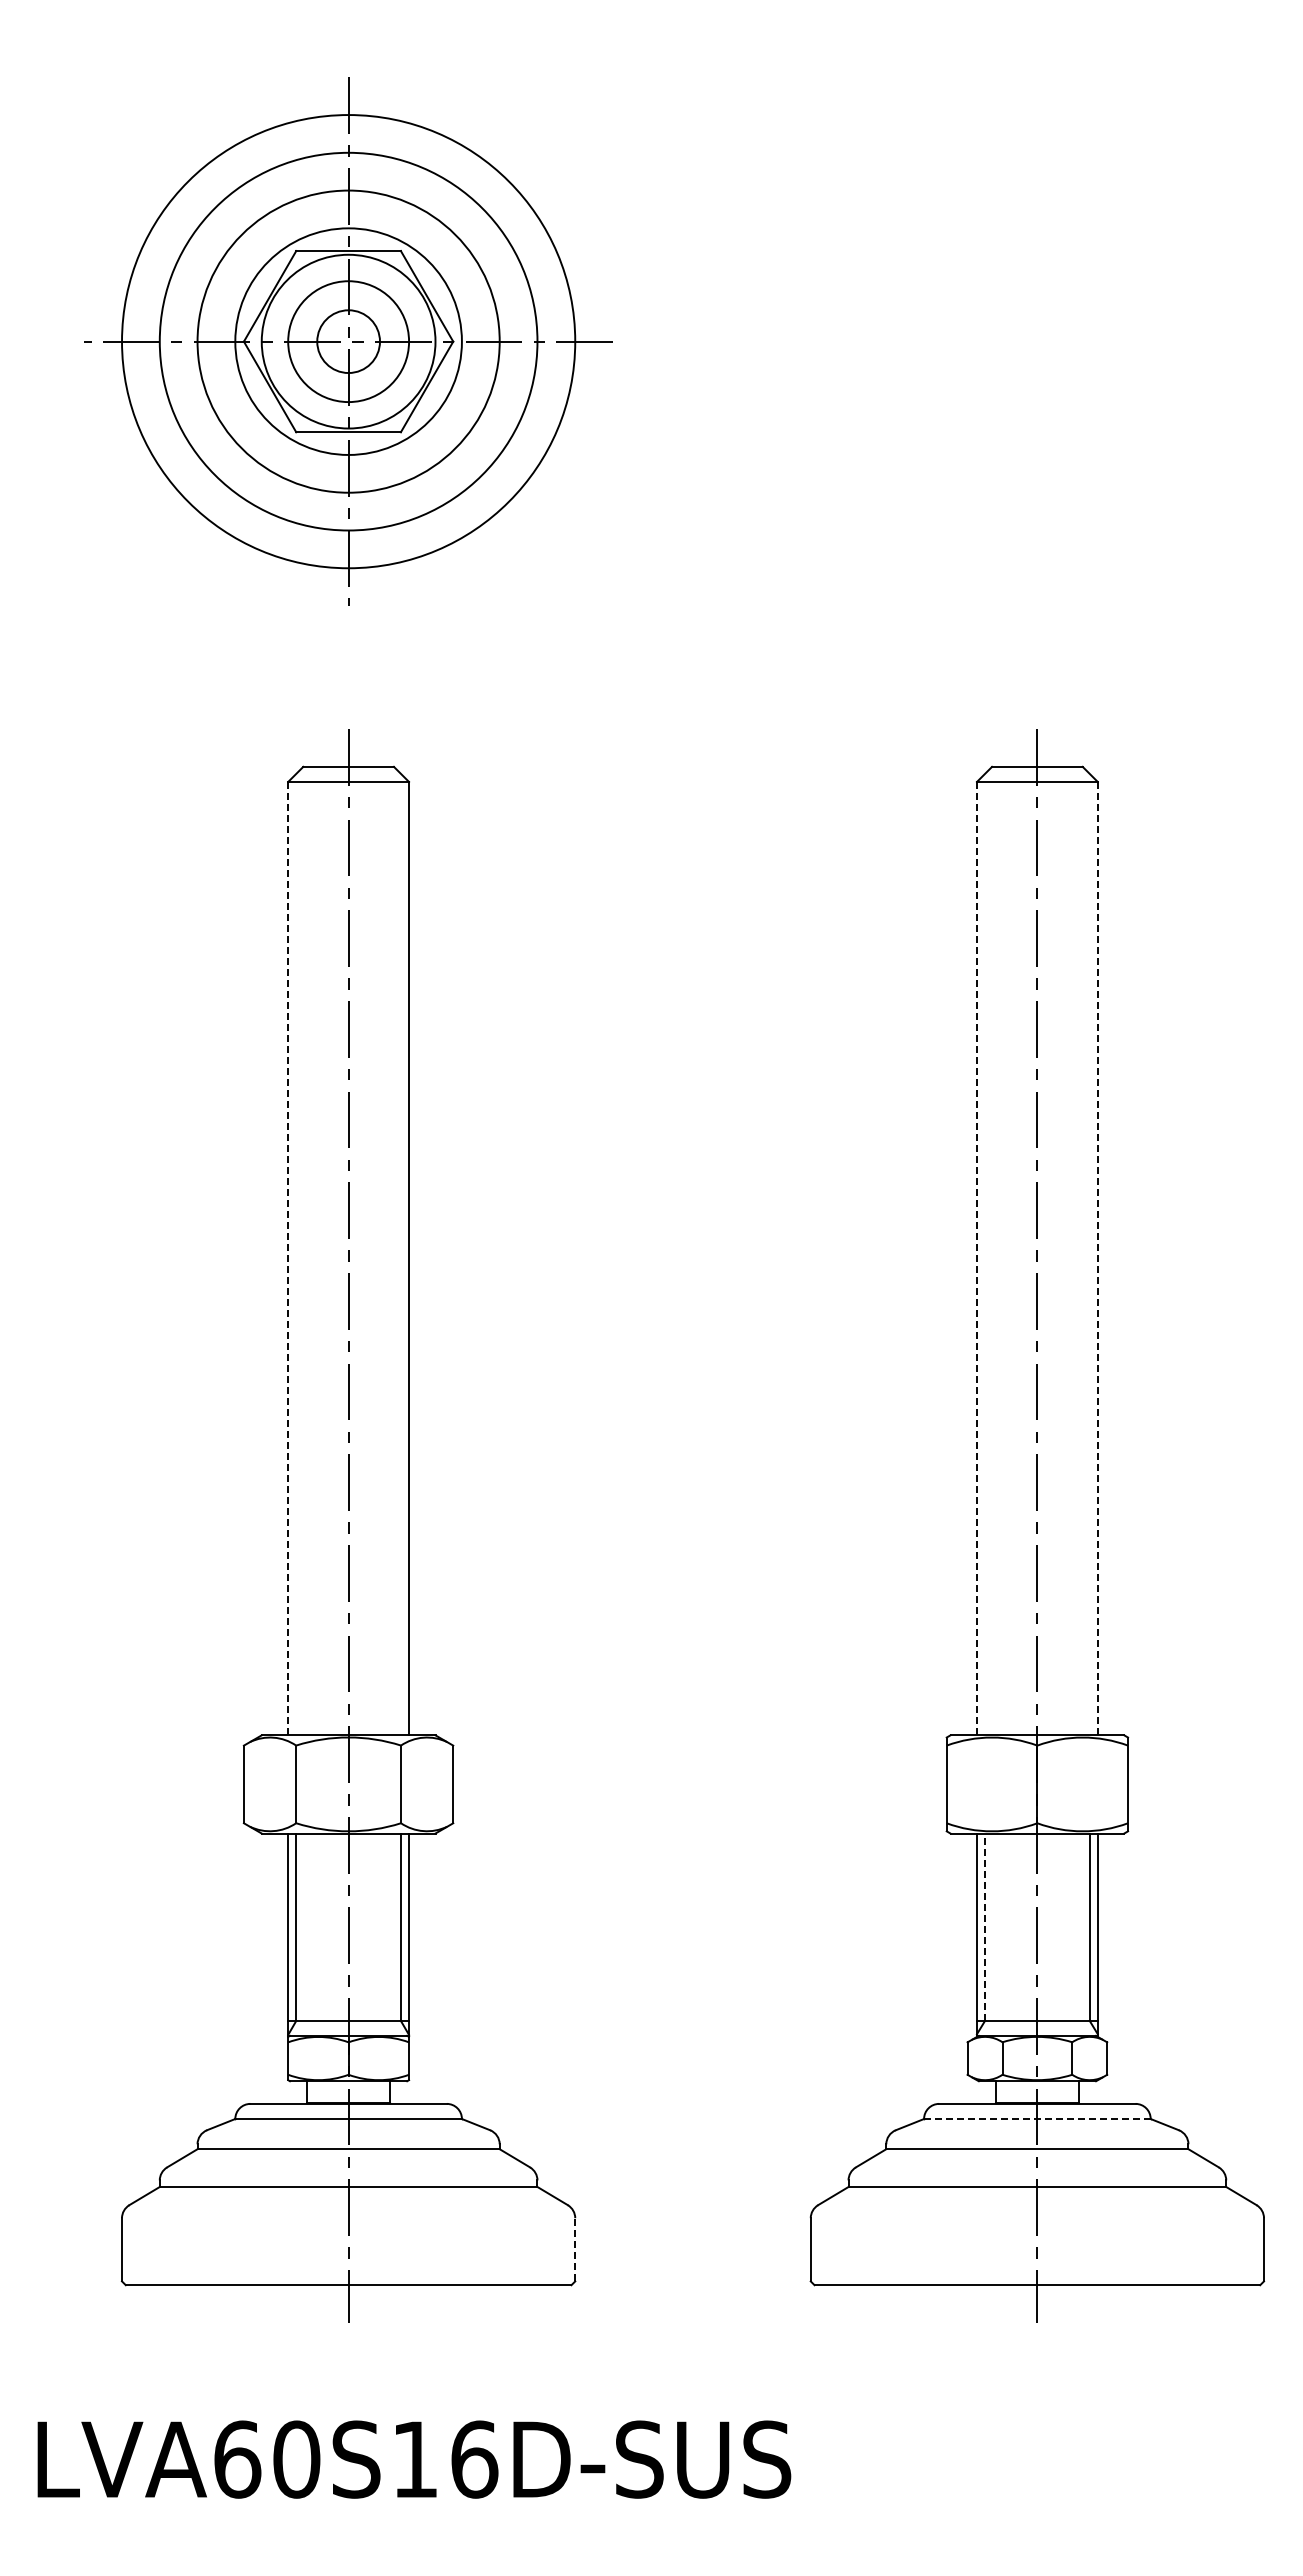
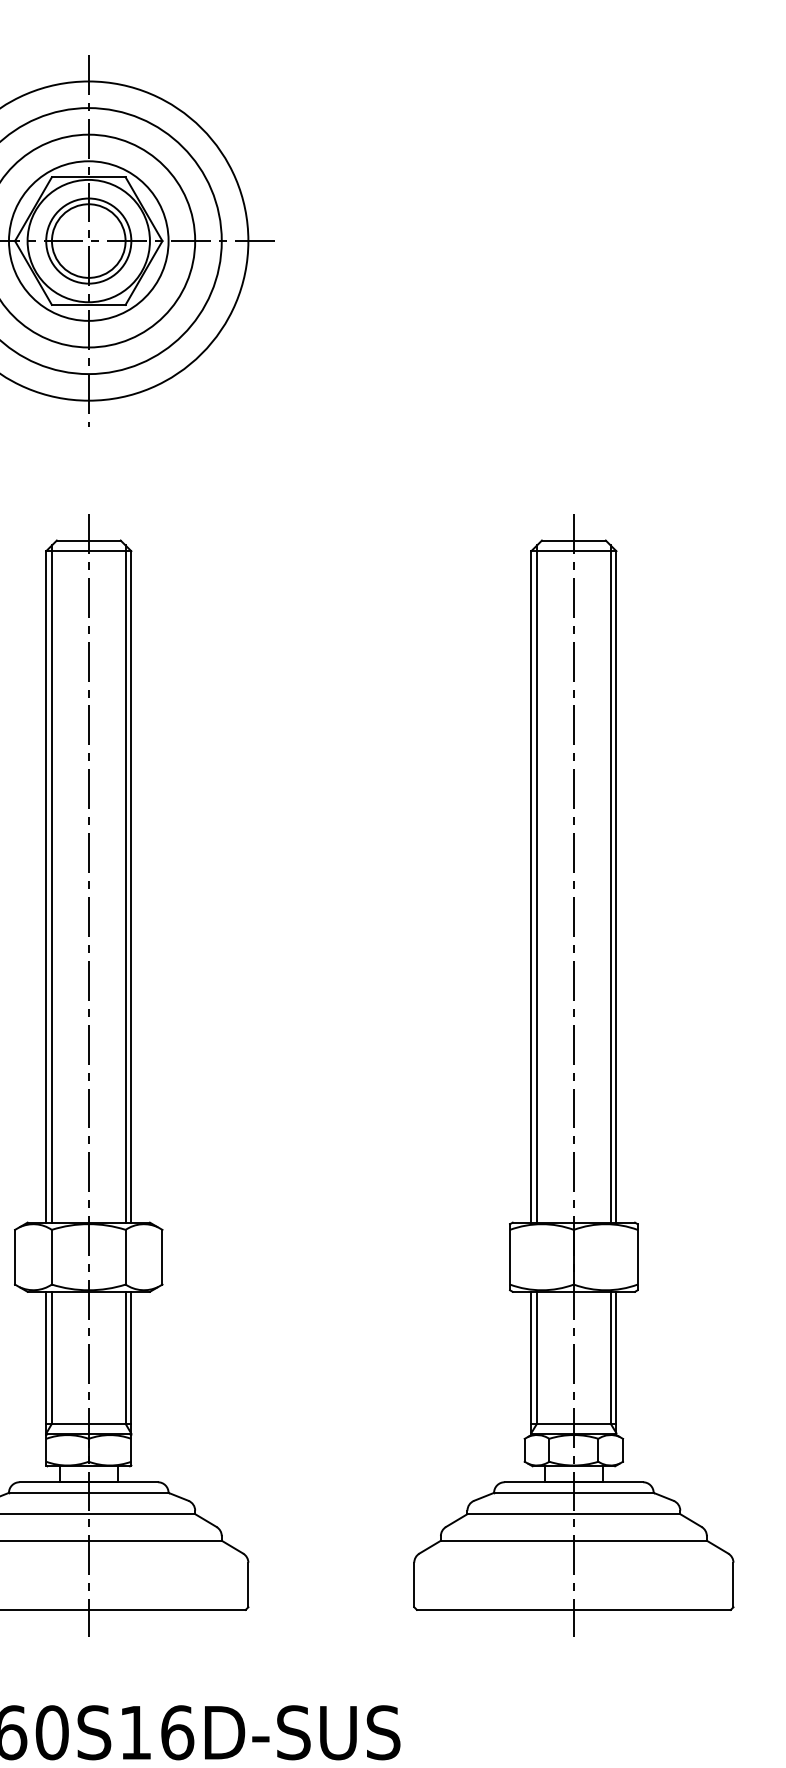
circle: (348, 341) -> (88, 240), size x1.67
line: (296, 1254) -> (52, 884), added
line: (400, 1254) -> (125, 884), added
line: (985, 1254) -> (537, 884), added
line: (1089, 1254) -> (610, 884), added
line: (288, 1258) -> (46, 886), dashed -> solid
line: (976, 1258) -> (530, 886), dashed -> solid
line: (1097, 1258) -> (616, 886), dashed -> solid
line: (985, 1927) -> (537, 1358), dashed -> solid
line: (1037, 2119) -> (573, 1493), dashed -> solid
line: (575, 2249) -> (248, 1584), dashed -> solid

